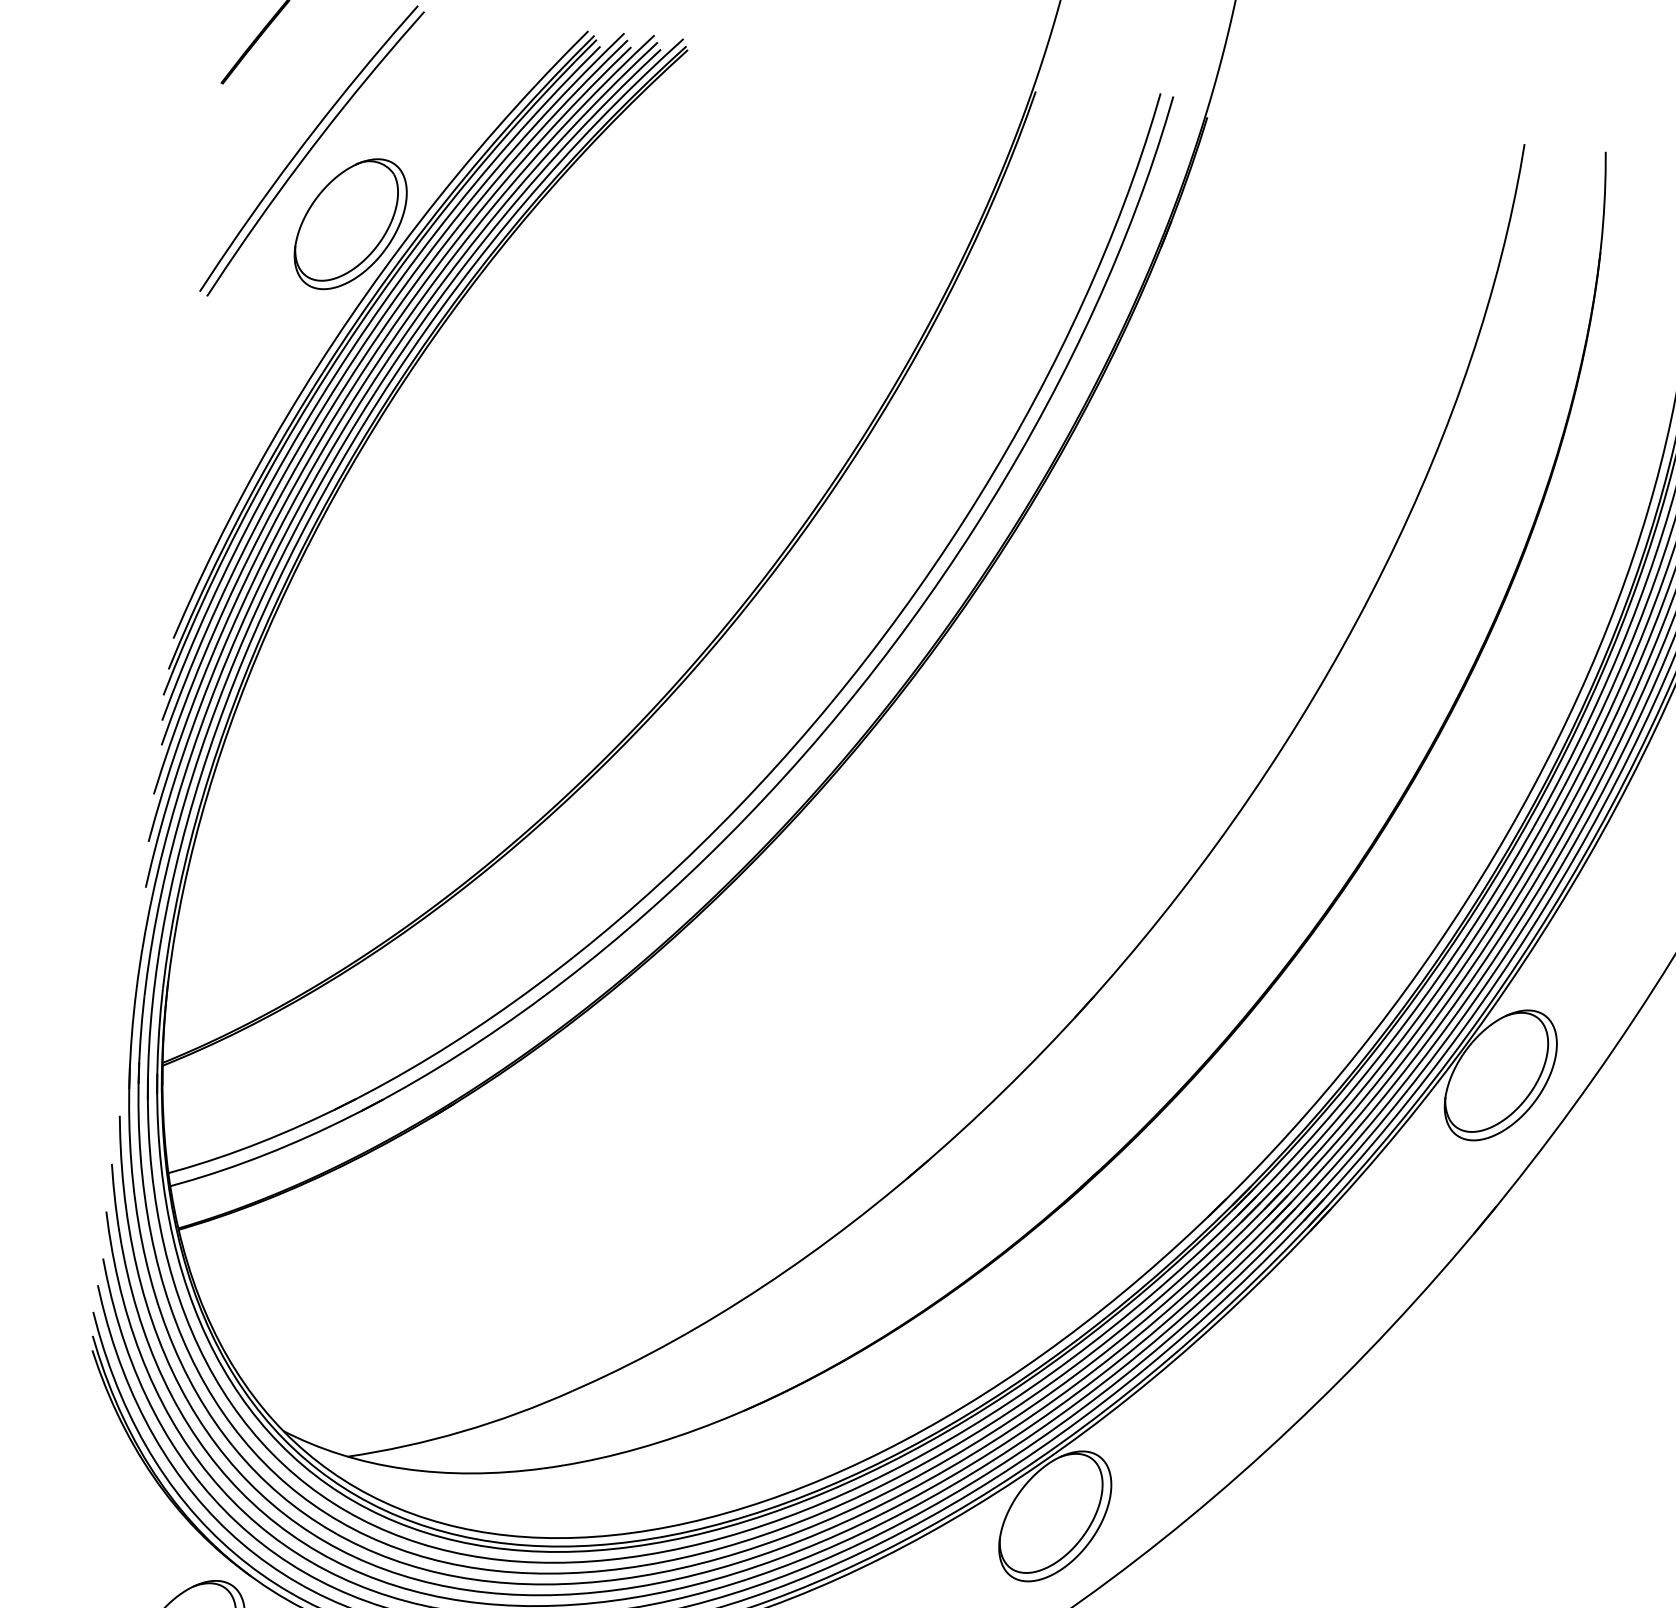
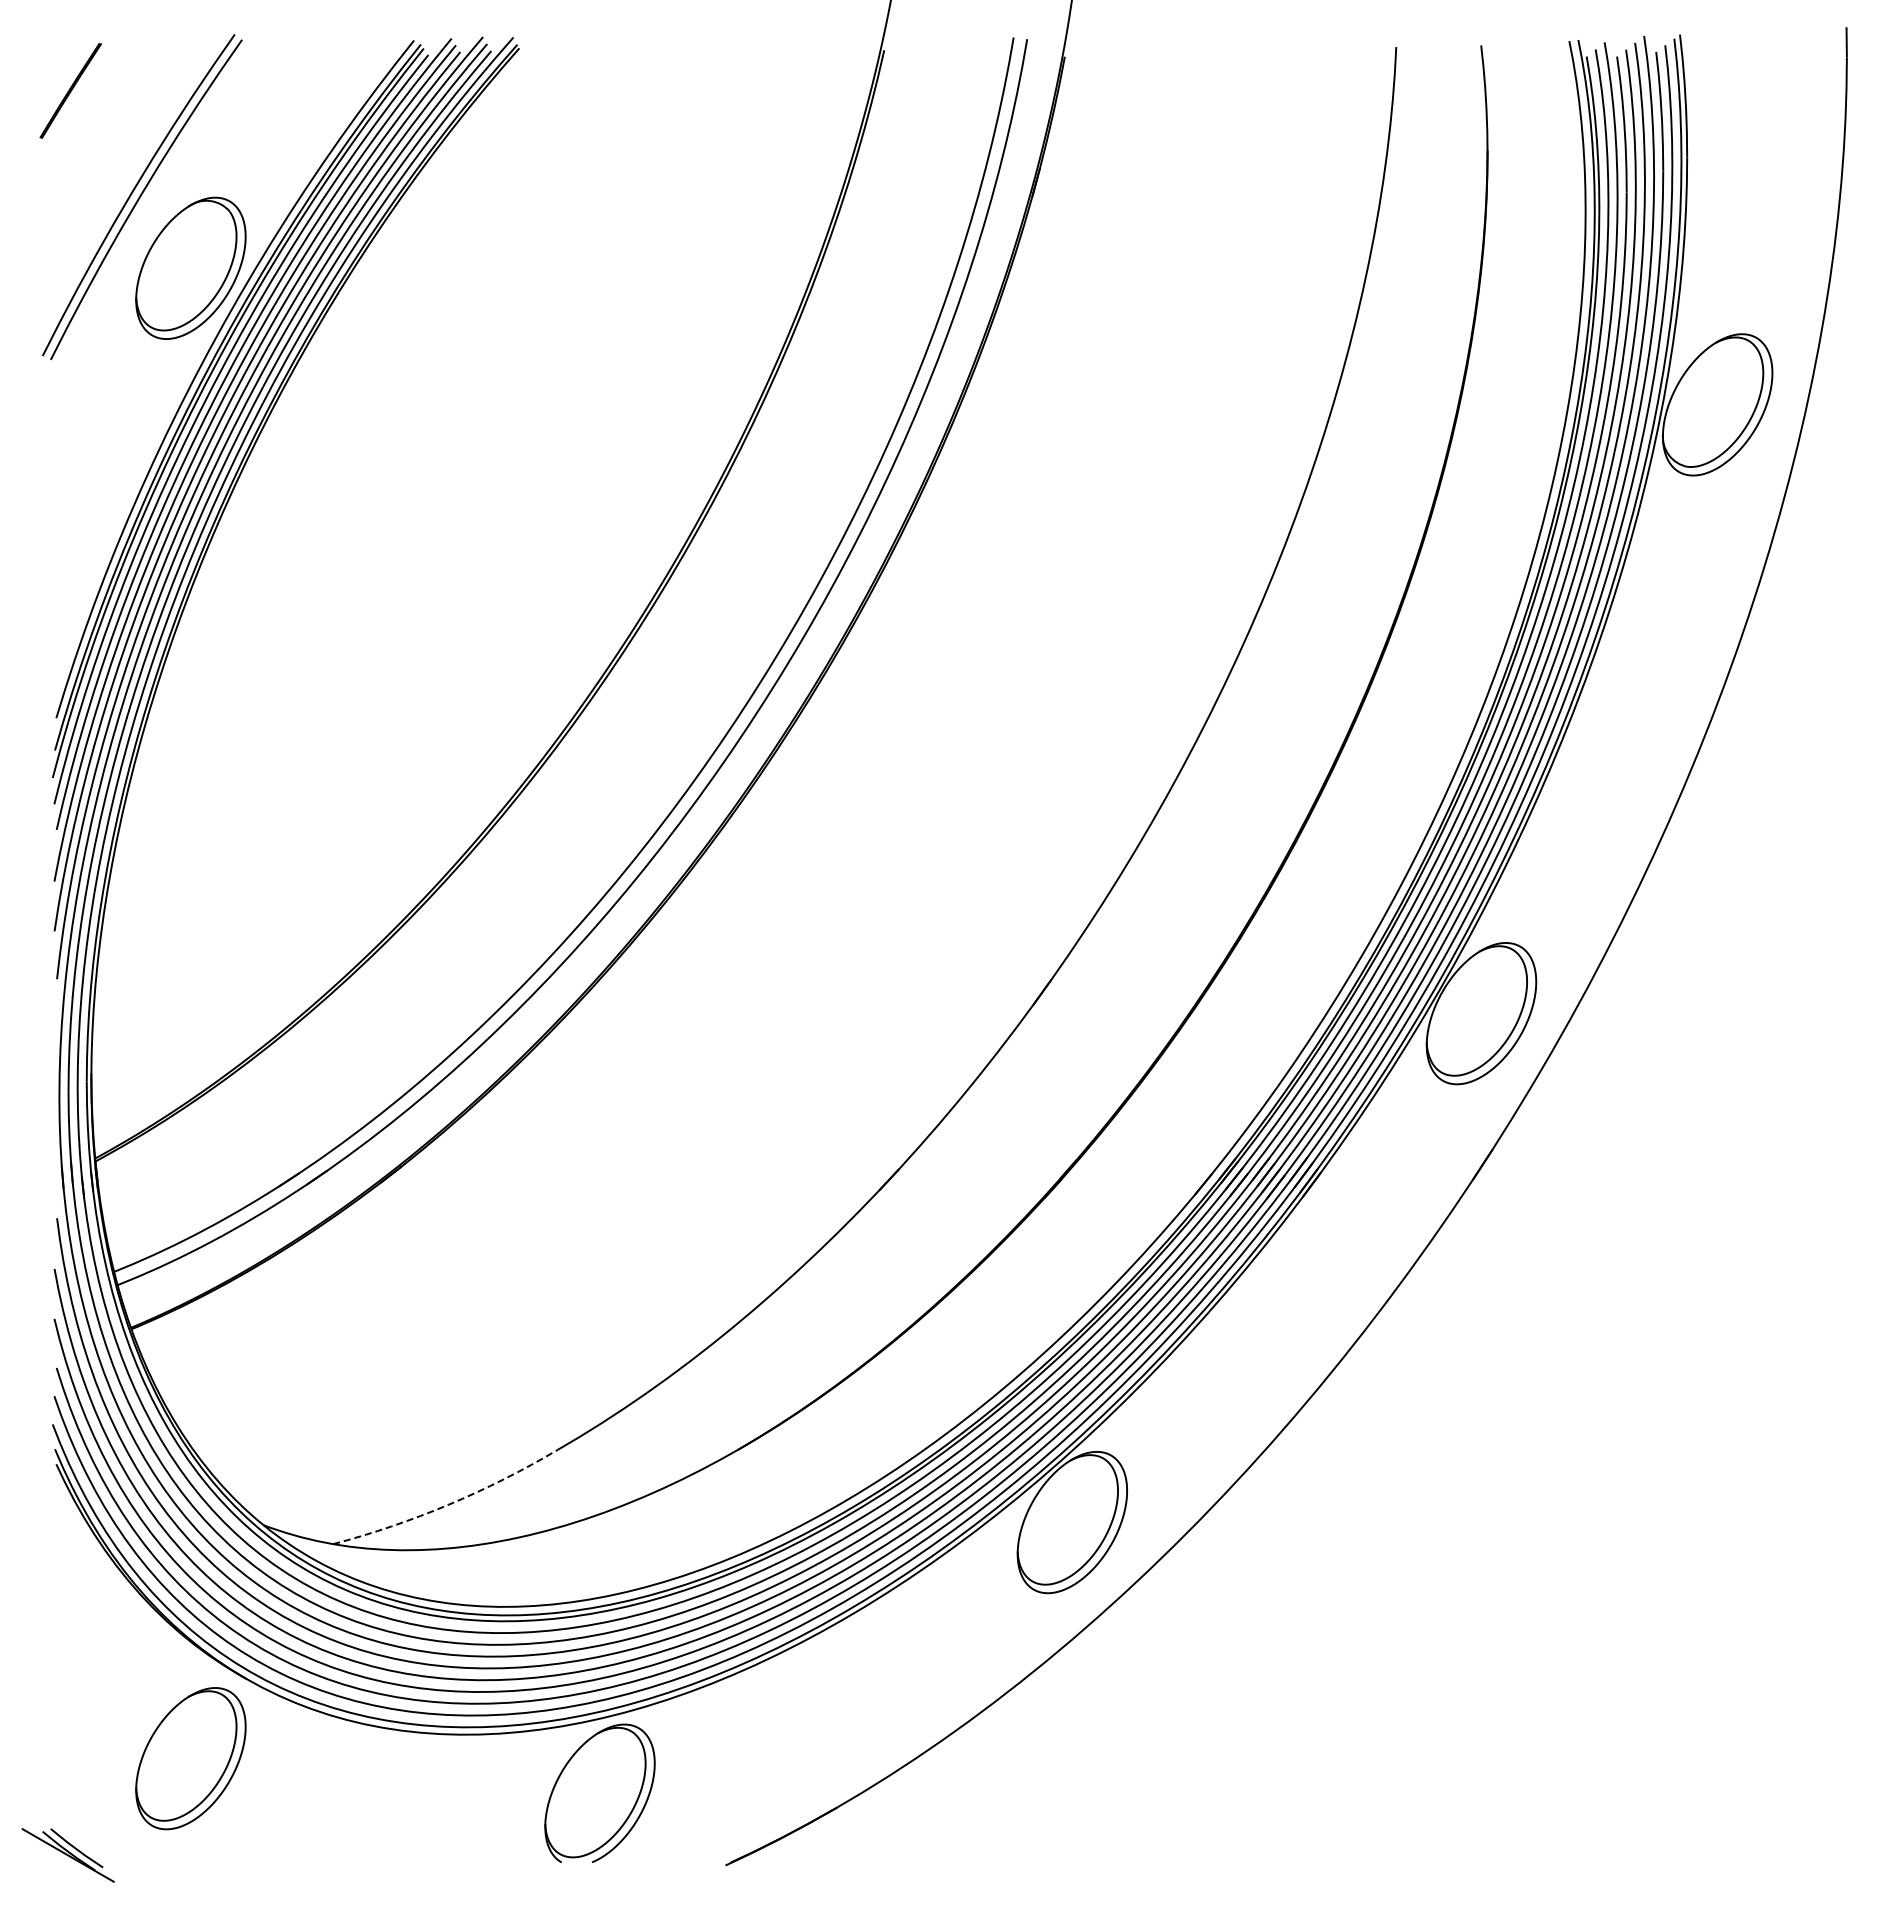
arc: (462, 1431) -> (448, 1504), solid -> dashed

